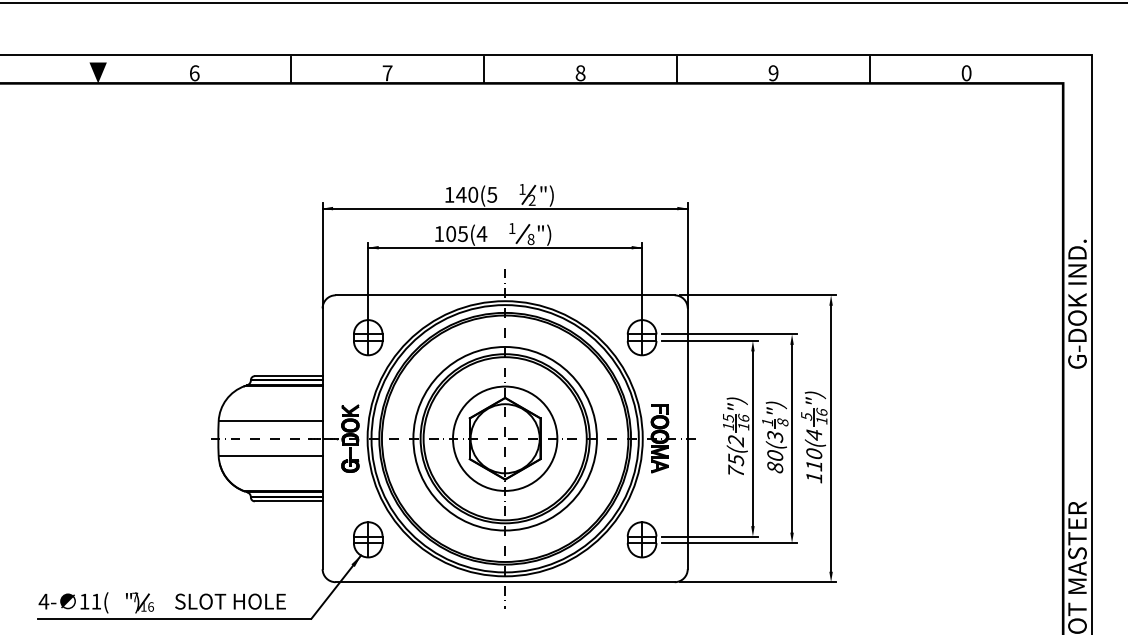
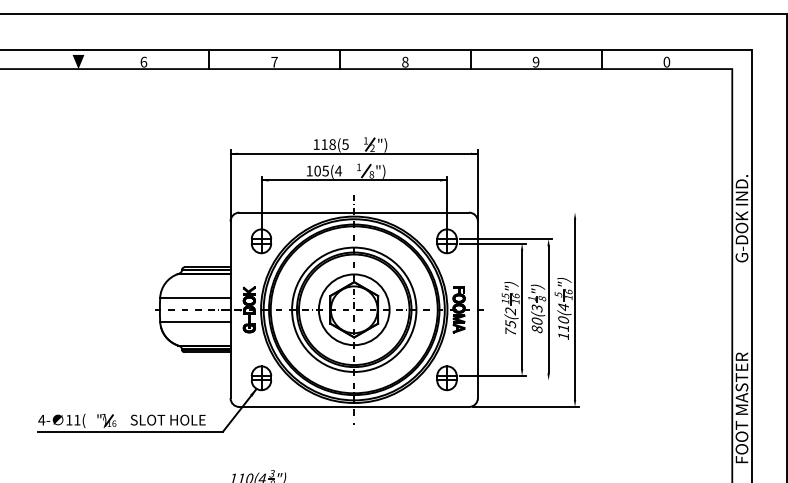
text: (467, 194) -> (328, 144), 140(5 -> 118(5
line: (757, 295) -> (525, 212), removed
line: (729, 543) -> (506, 380), removed

